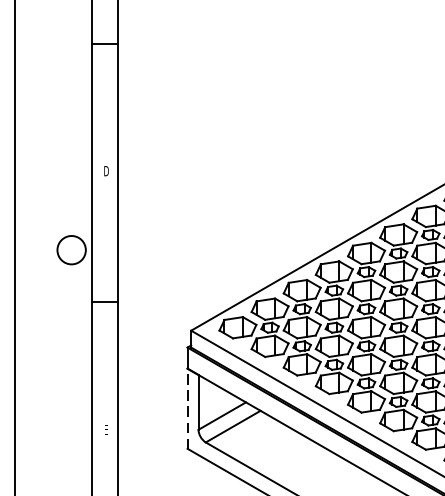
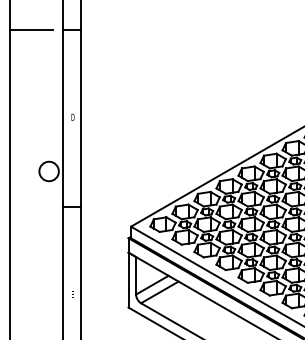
line: (45, 42) -> (31, 29), added
line: (187, 407) -> (128, 279), dashed -> solid

